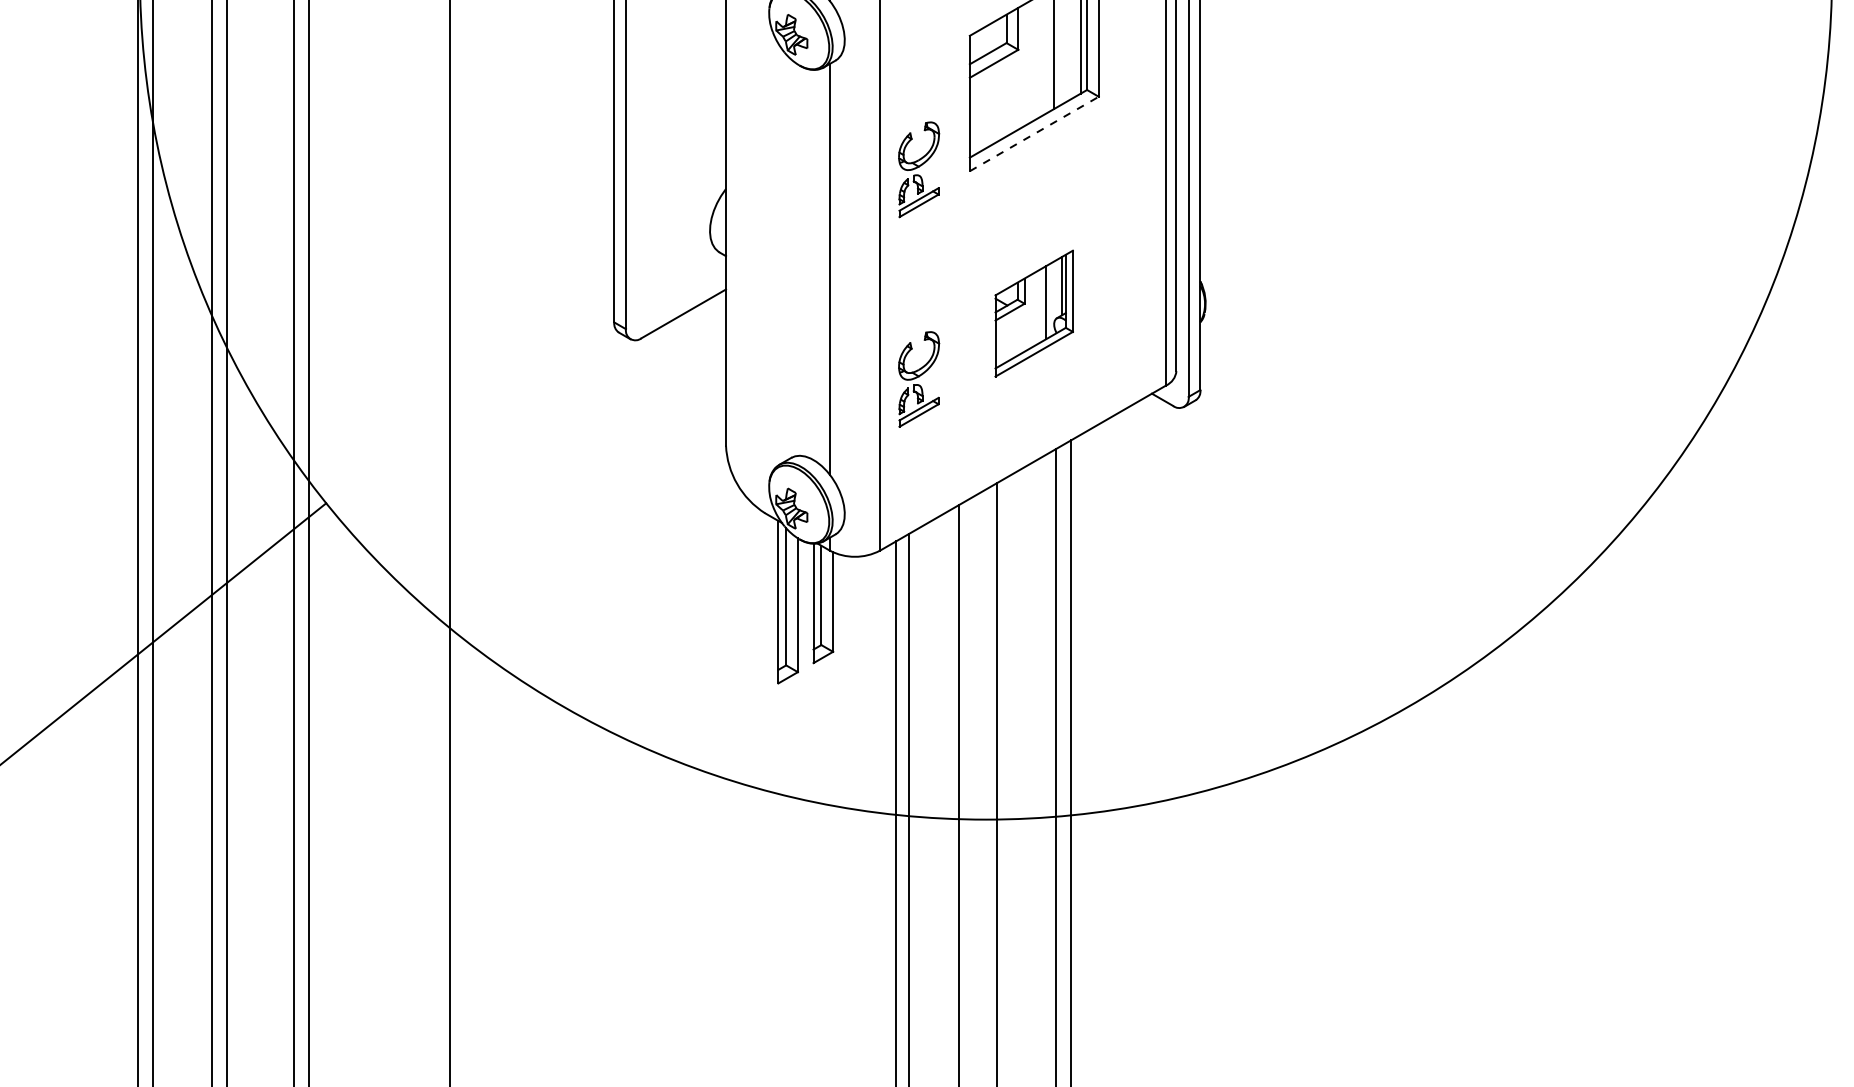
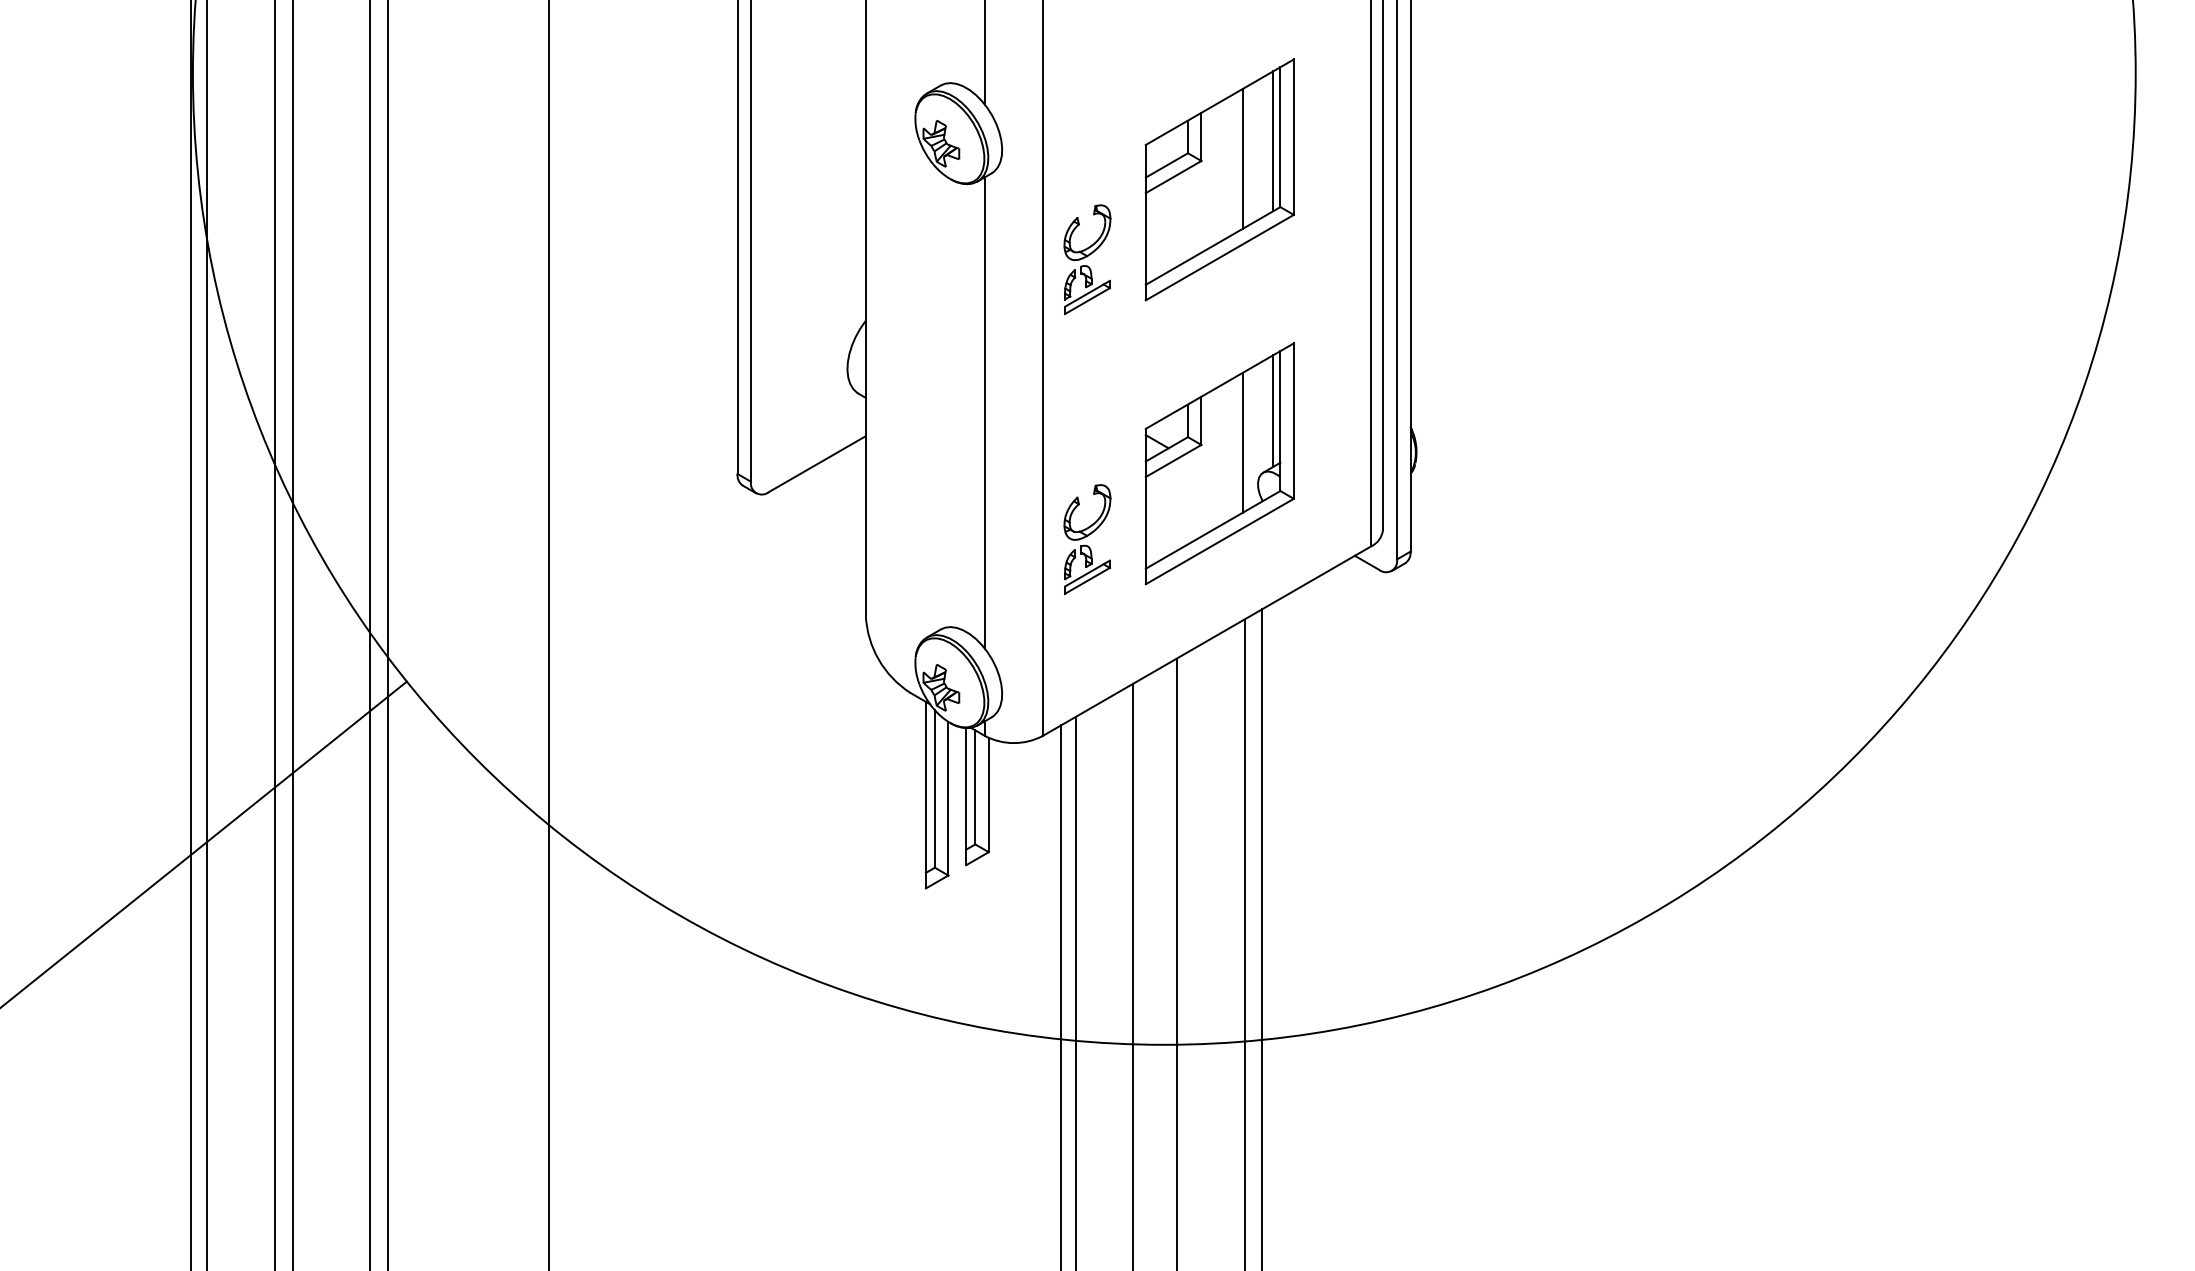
line: (1034, 133) -> (1220, 257), dashed -> solid
part: (919, 169) -> (1087, 259), moved
part: (1034, 313) -> (1219, 463), size x1.67

